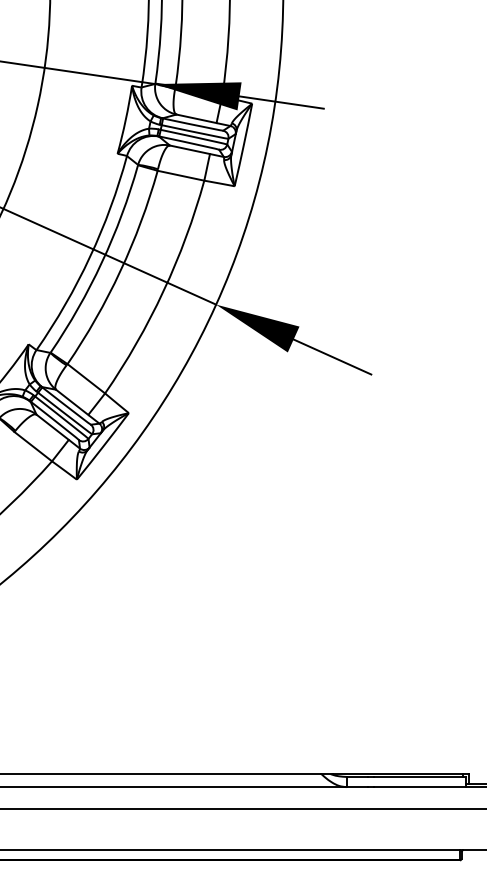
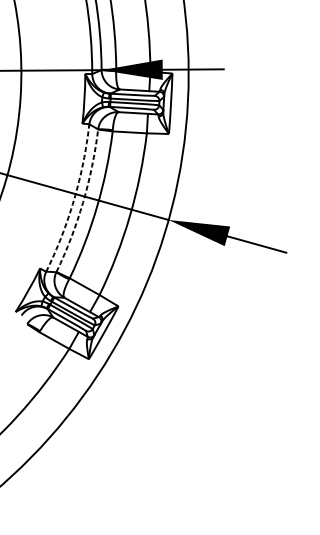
arc: (90, 256) -> (74, 199), solid -> dashed
arc: (101, 262) -> (82, 202), solid -> dashed

